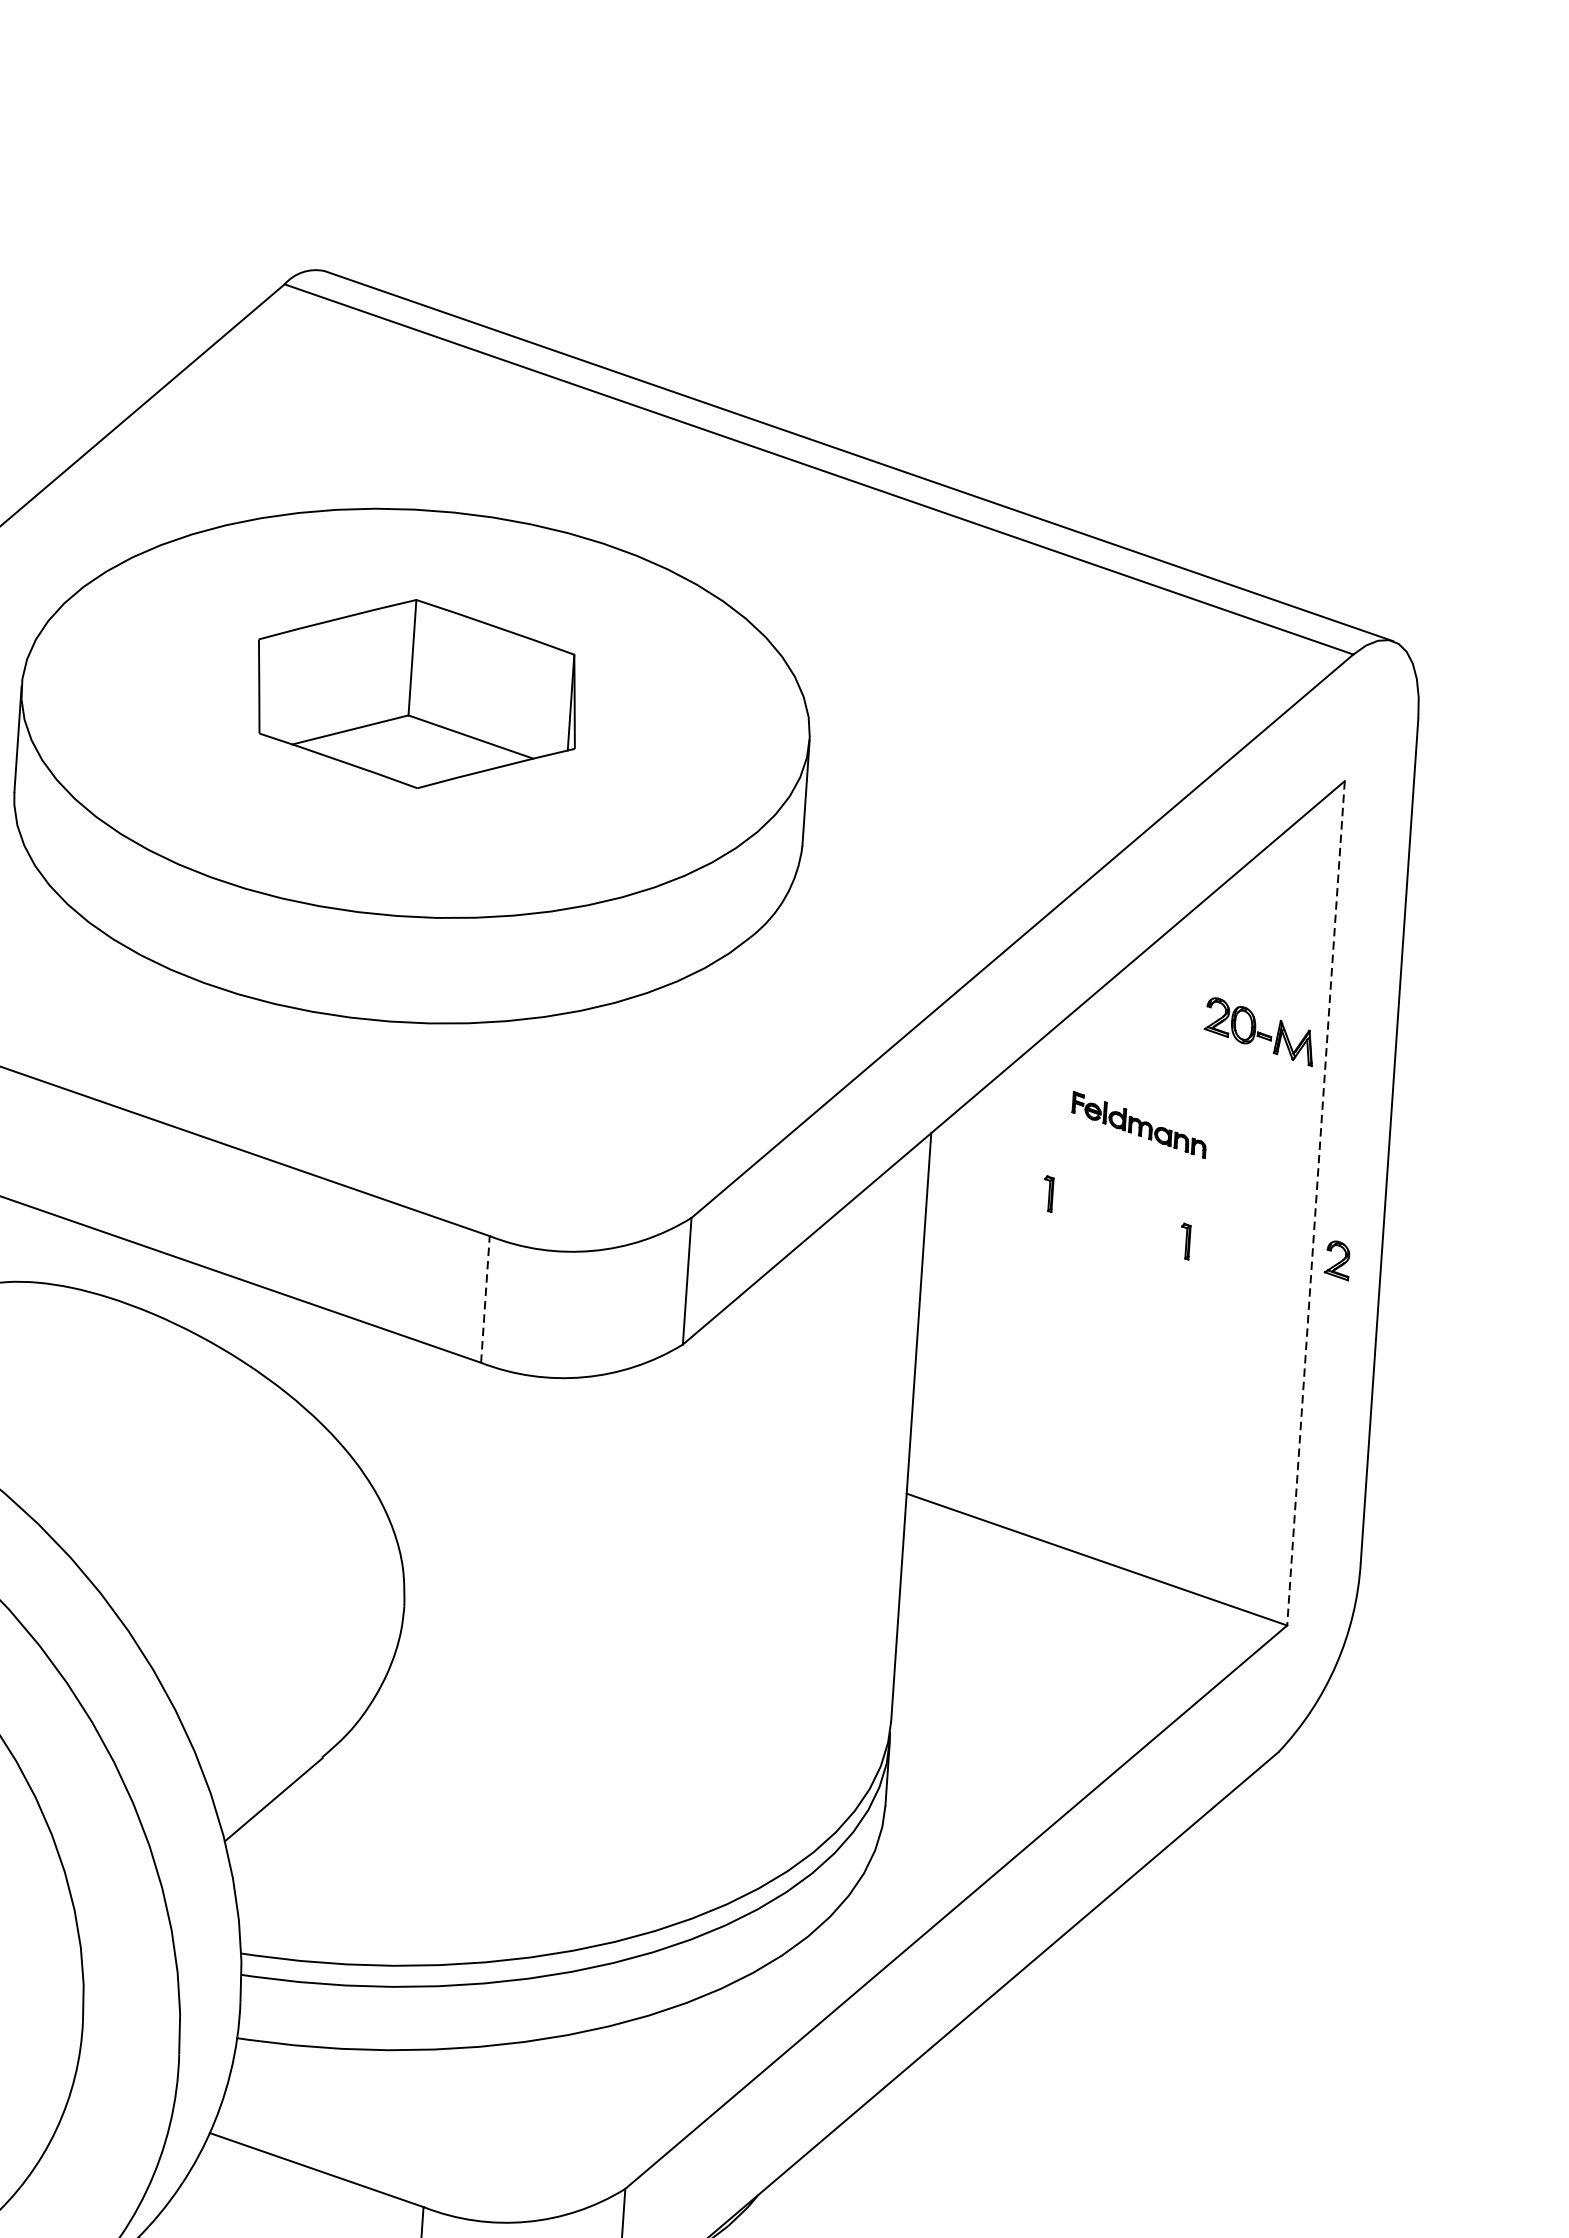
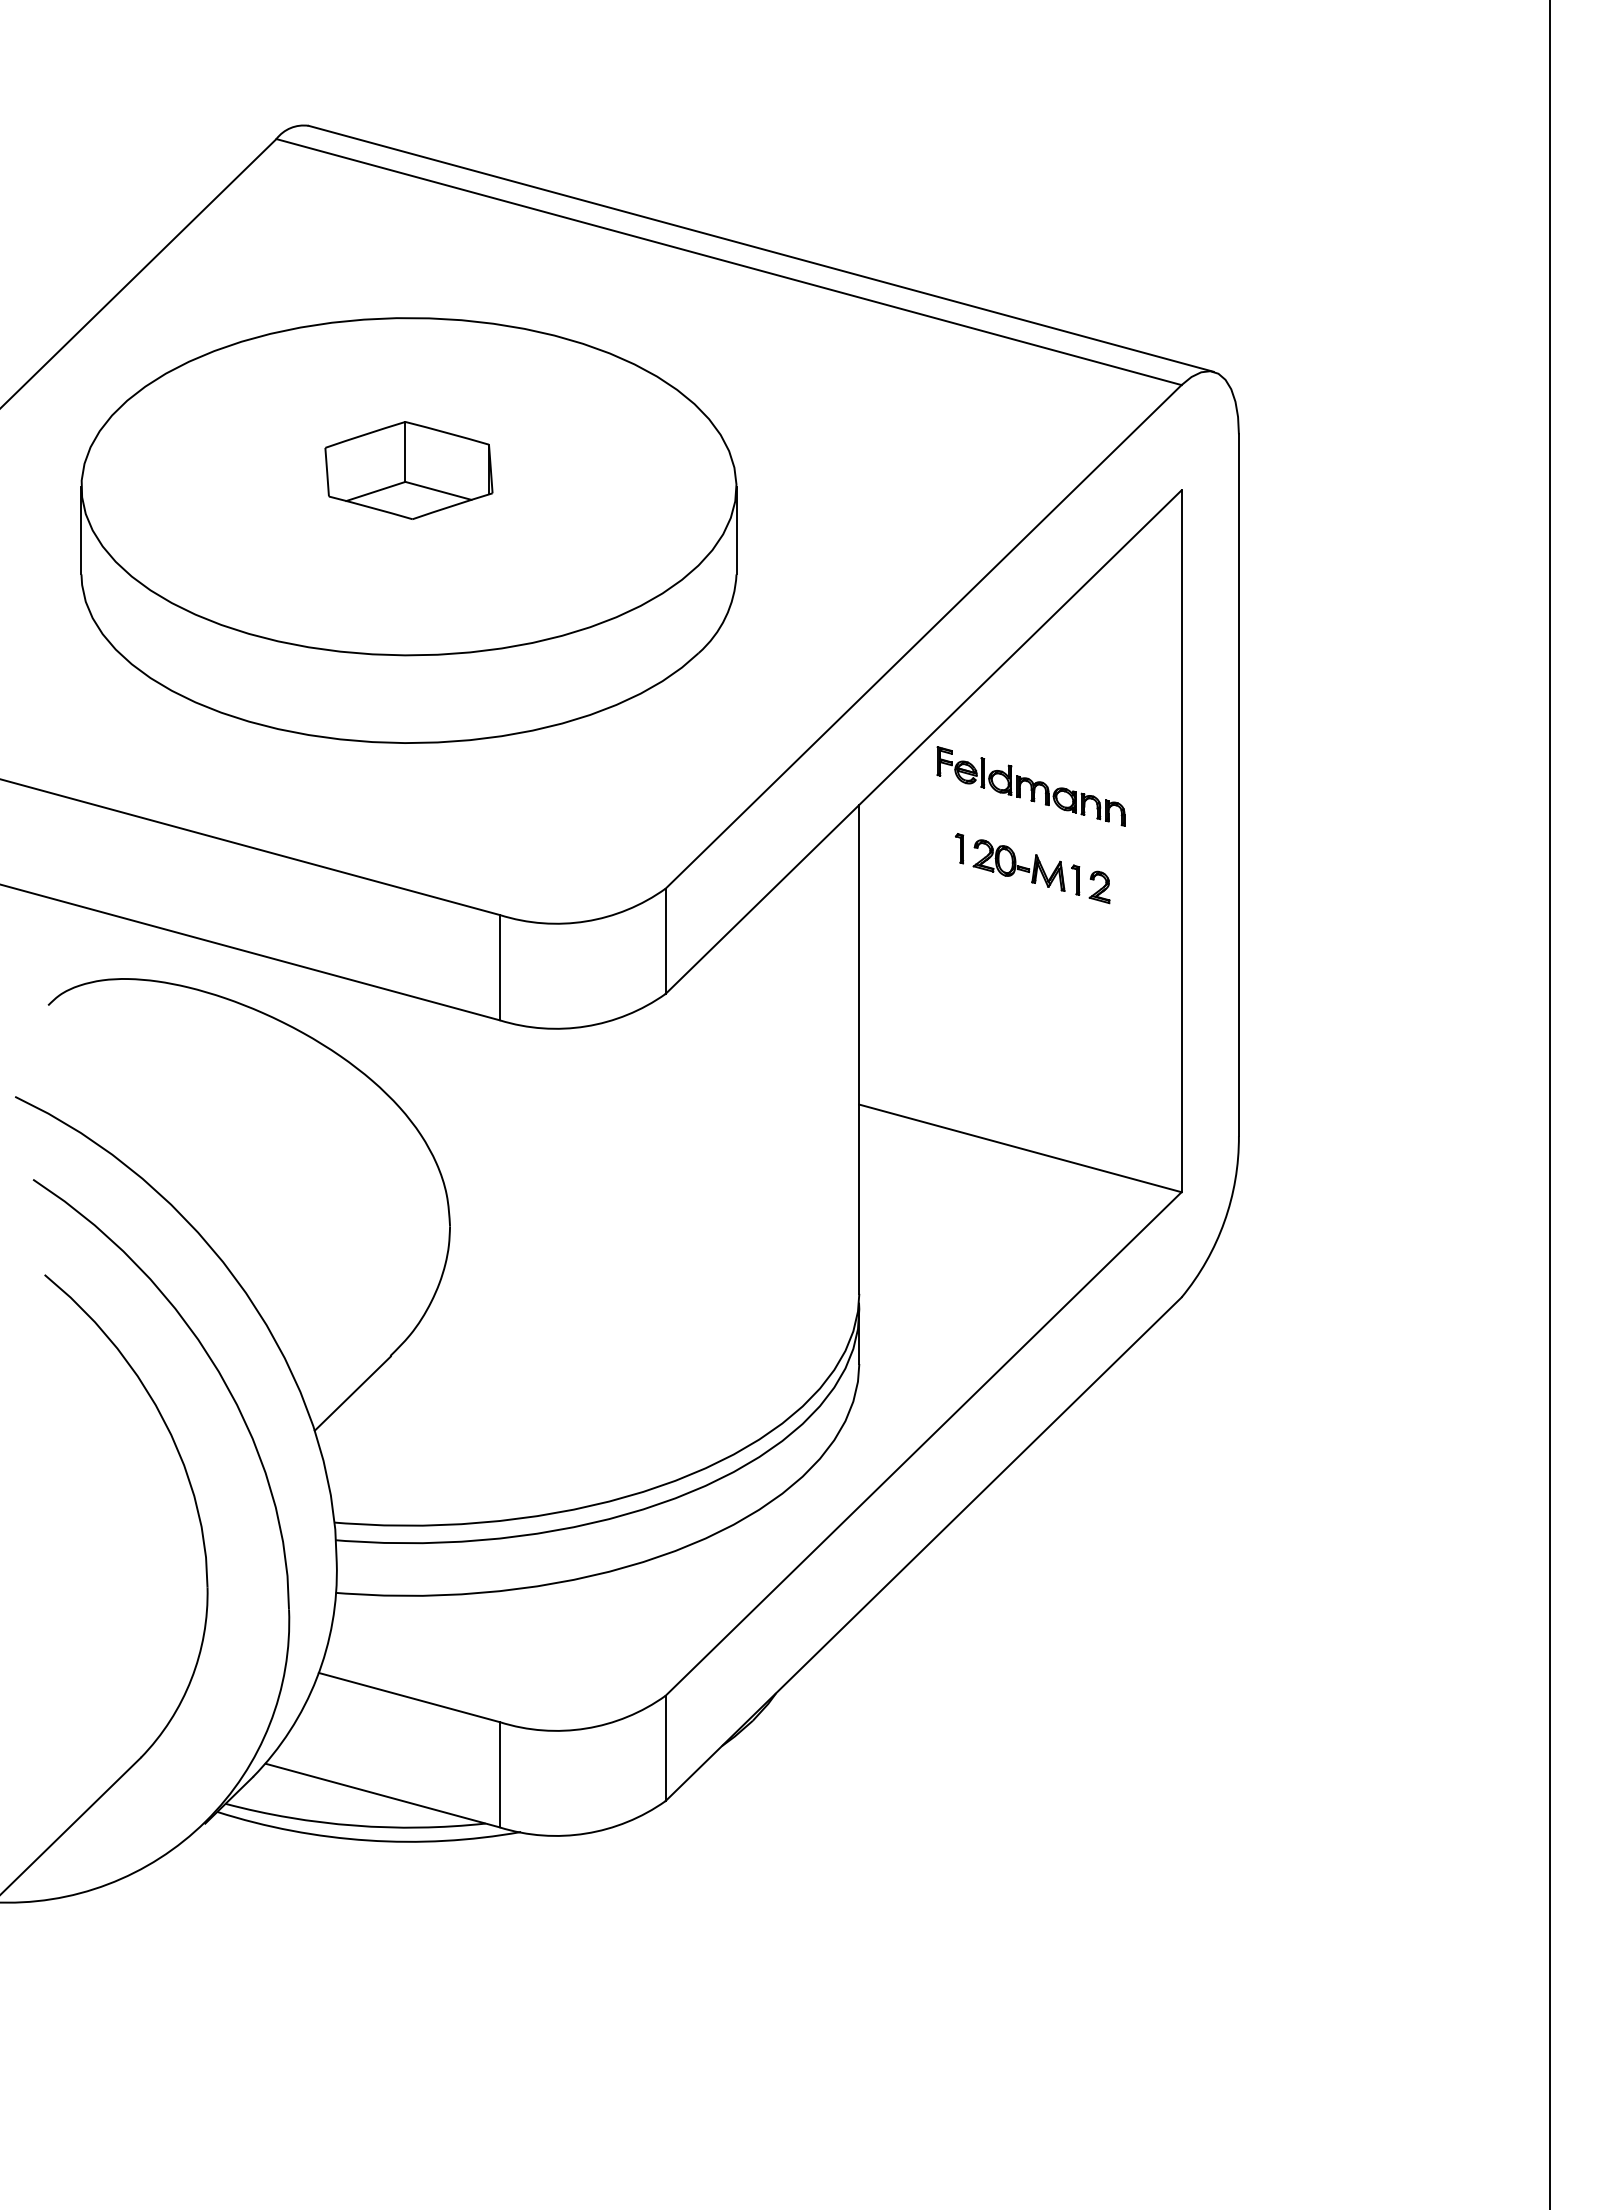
part: (416, 693) -> (408, 470), size x0.62
part: (1258, 1031) -> (1018, 865), moved
part: (1138, 1125) -> (1030, 786), size x1.67
line: (1315, 1203) -> (1181, 841), dashed -> solid
part: (1337, 1260) -> (1099, 887), moved
line: (485, 1299) -> (499, 967), dashed -> solid

